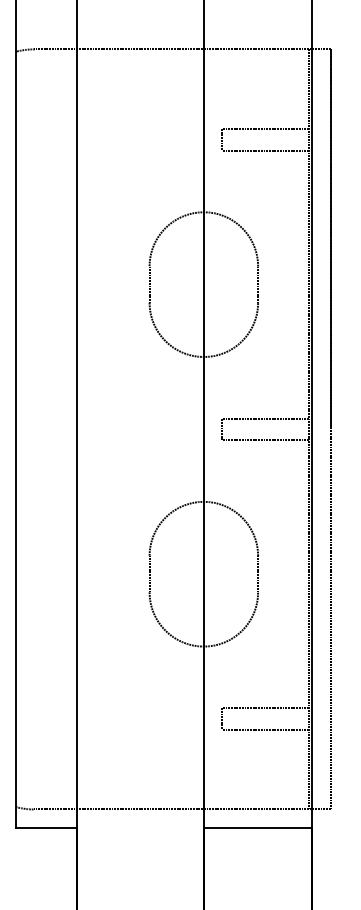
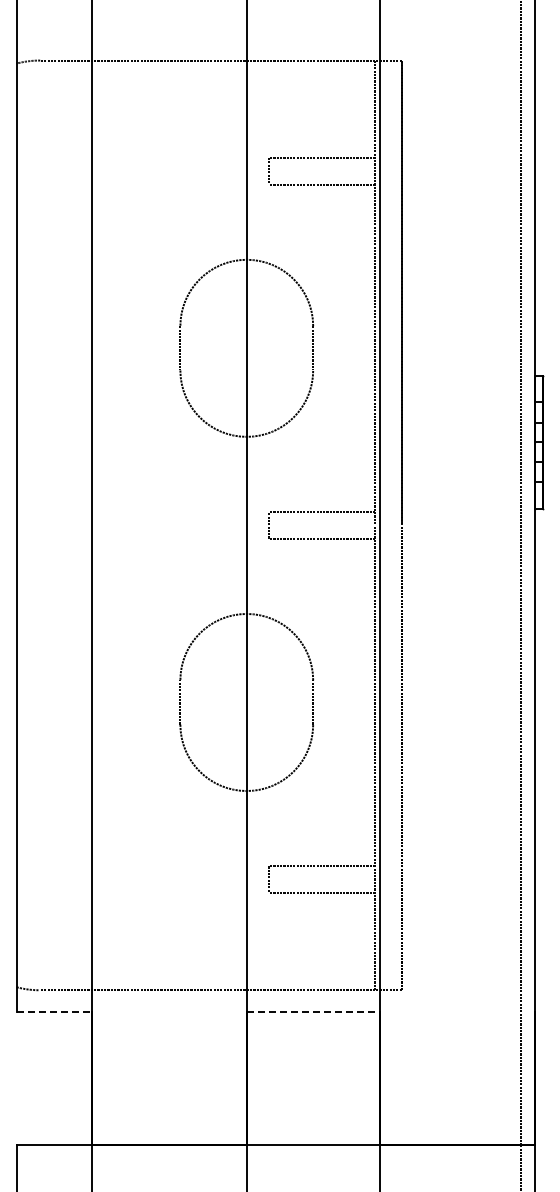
line: (46, 827) -> (54, 1012), solid -> dashed
line: (258, 827) -> (313, 1012), solid -> dashed

